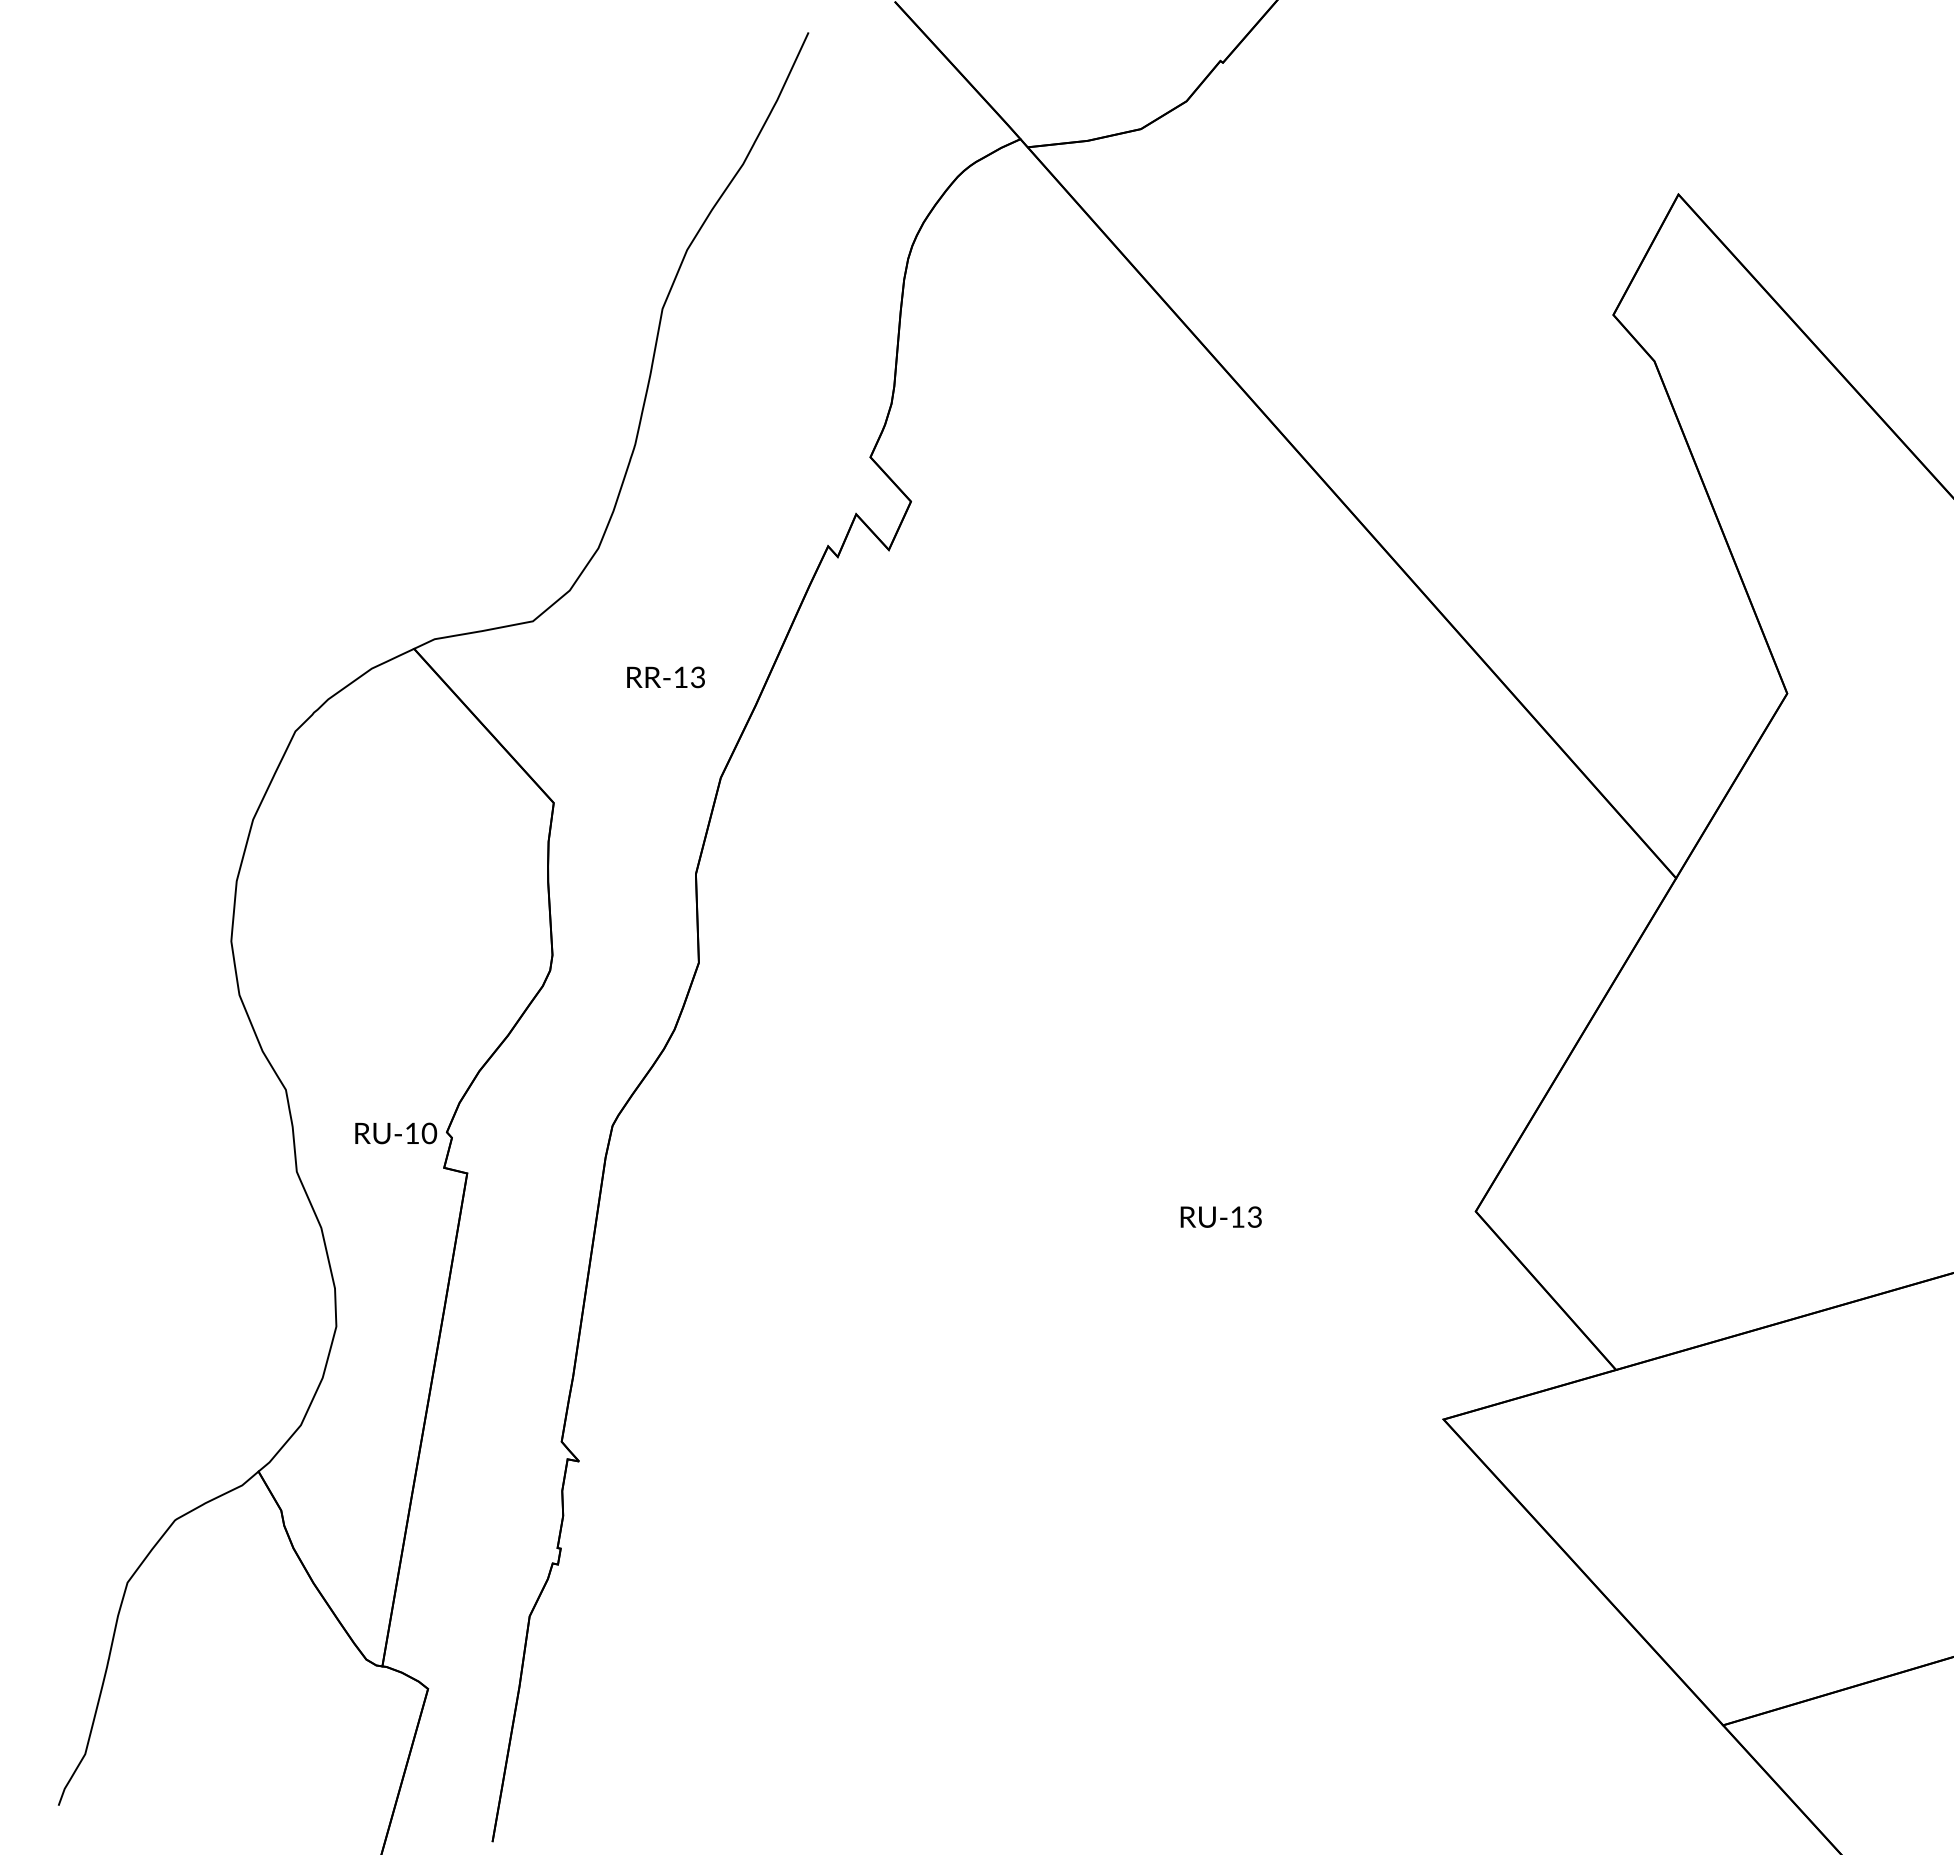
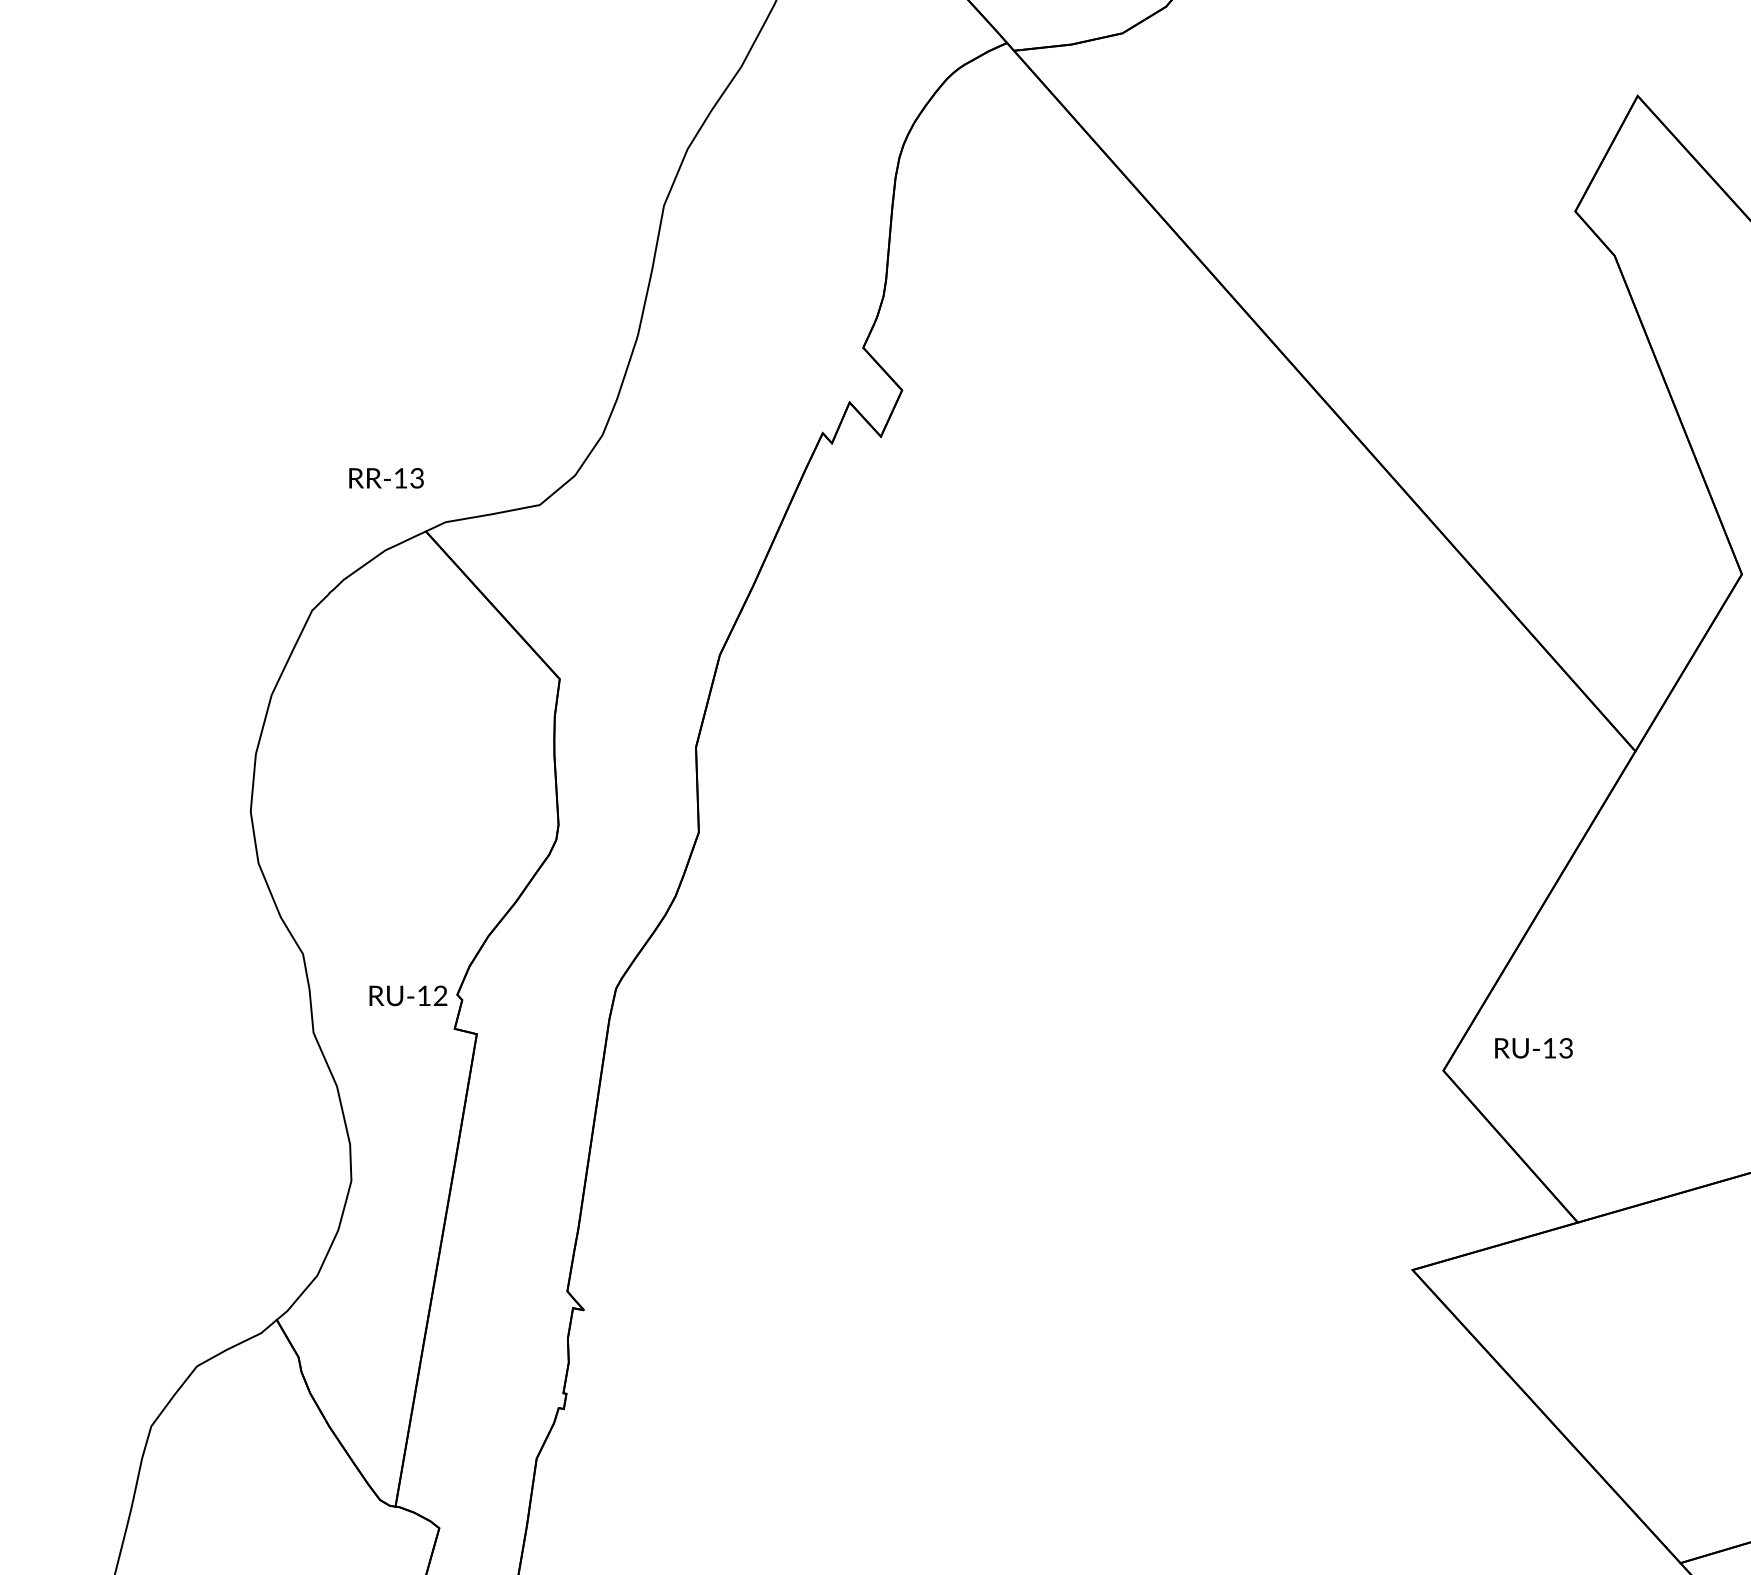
text: (665, 677) -> (386, 478), moved
text: (429, 1133) -> (440, 995), RU-10 -> RU-12
text: (1220, 1216) -> (1533, 1047), moved

